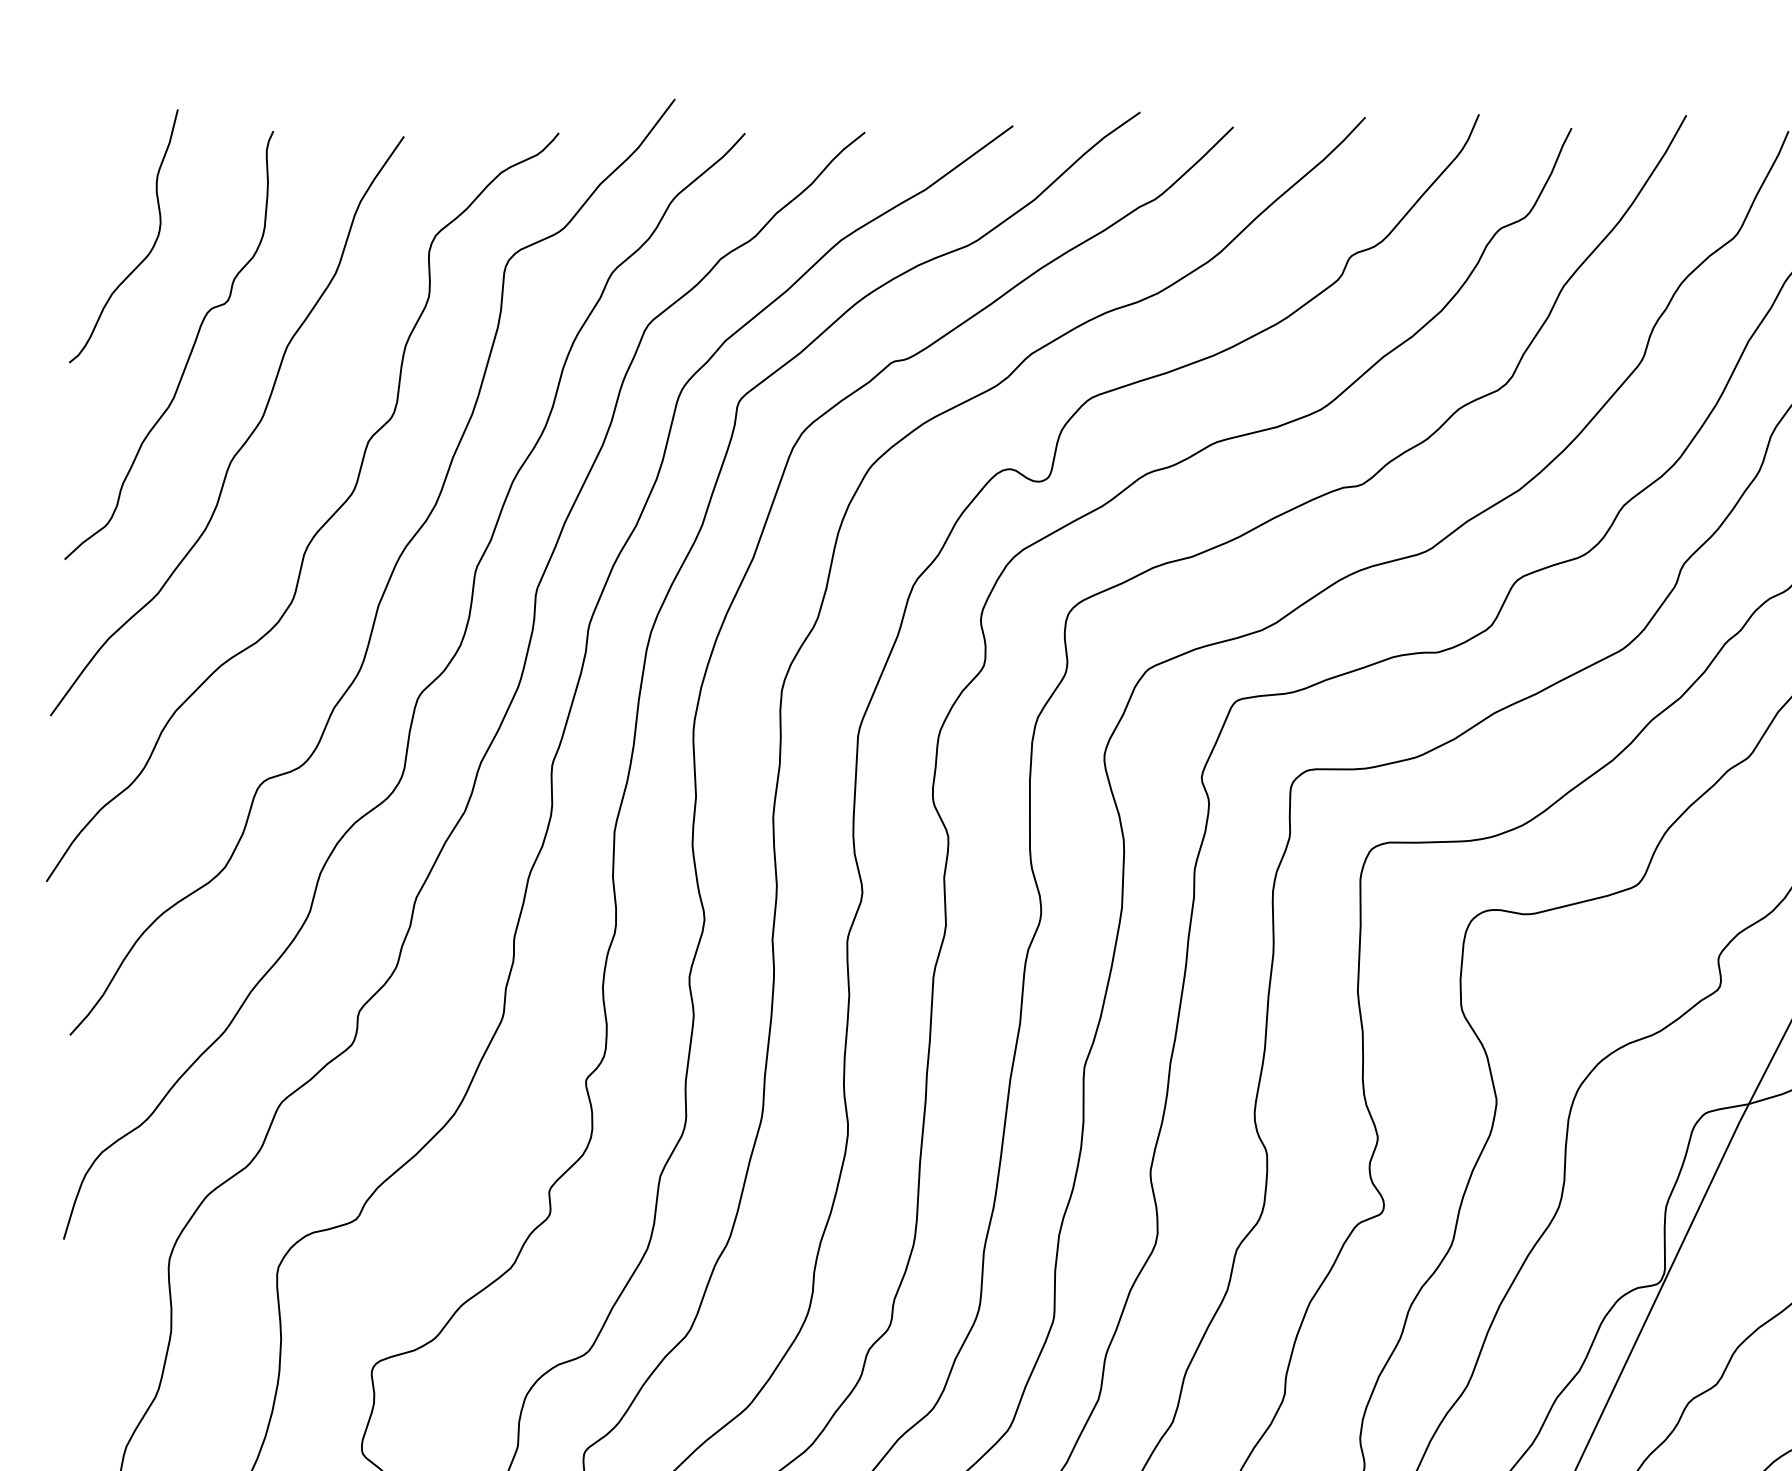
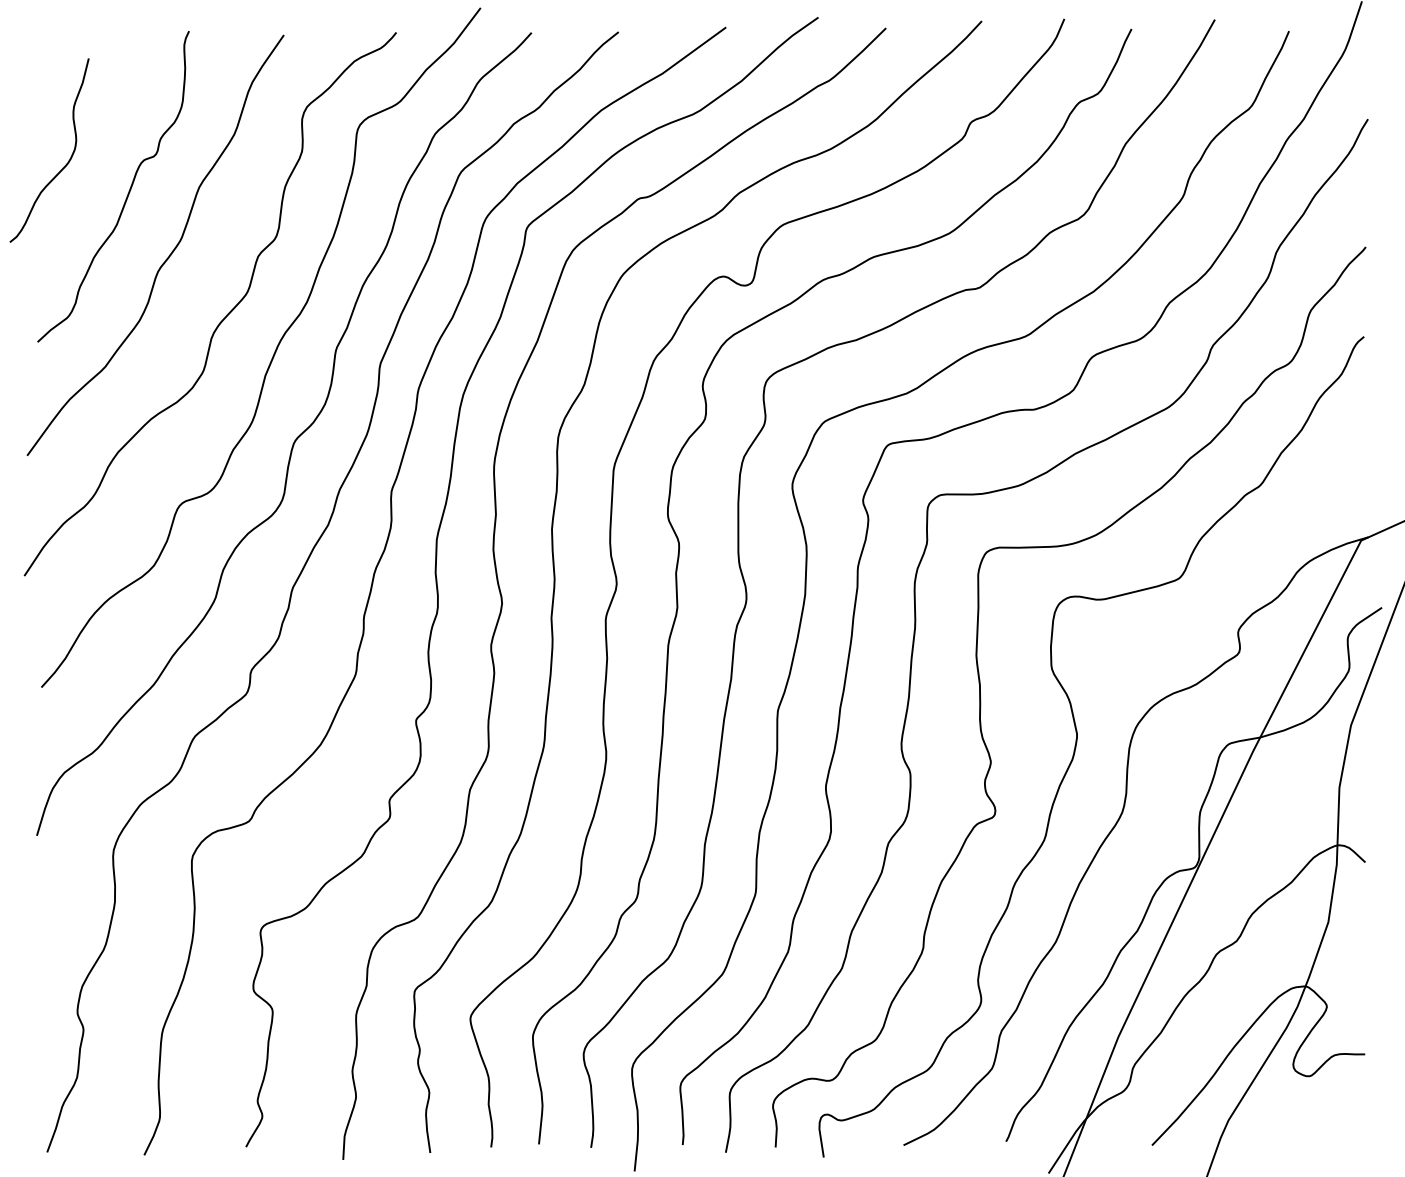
curve: (144, 256) -> (64, 165), moved

